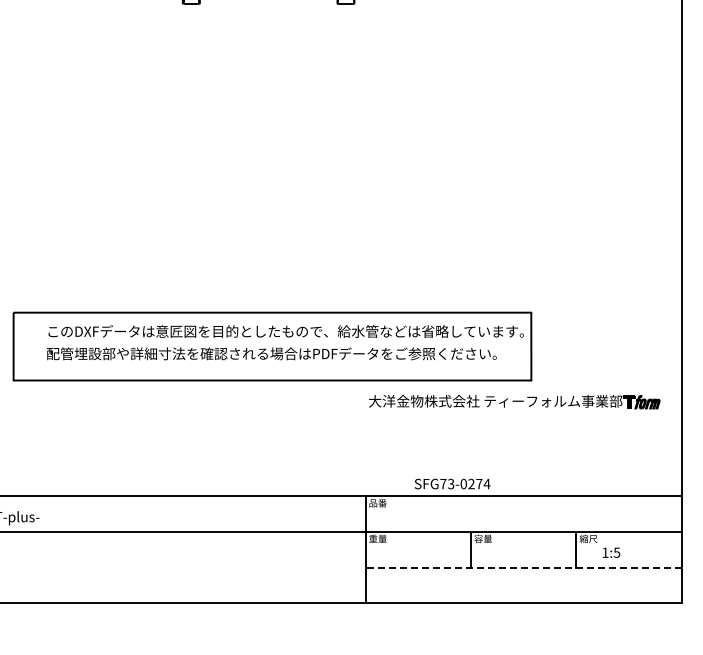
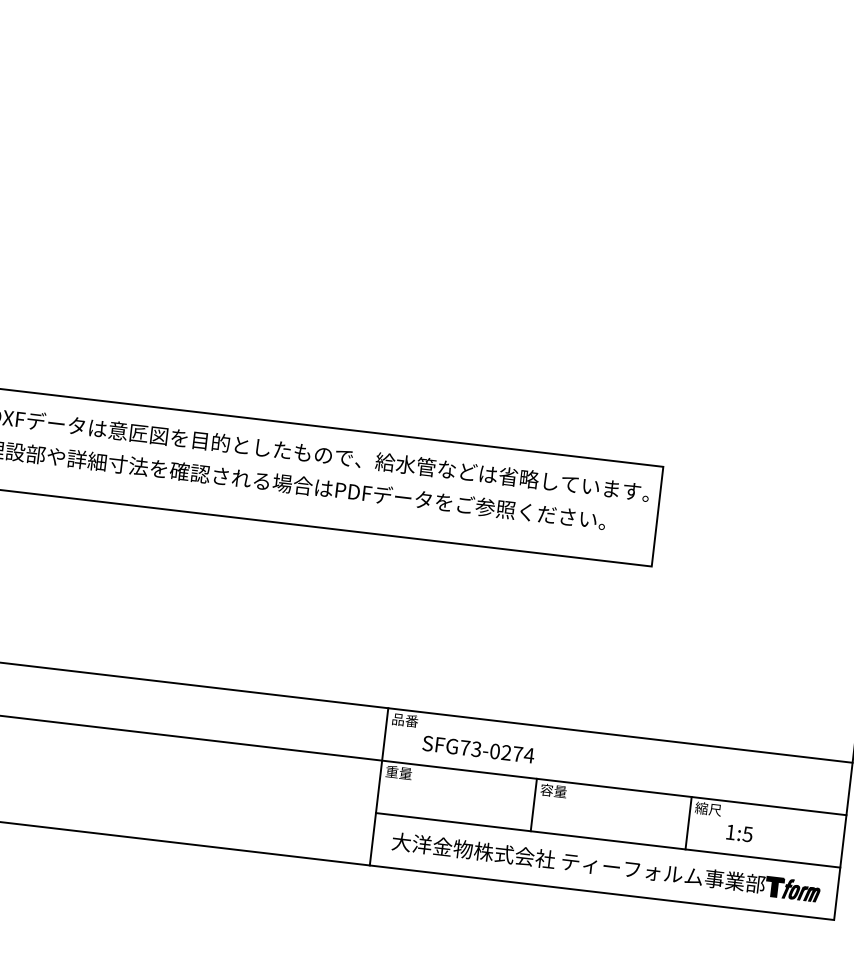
part: (514, 401) -> (606, 866), moved
text: (452, 483) -> (478, 748), moved
line: (523, 567) -> (607, 839), dashed -> solid

